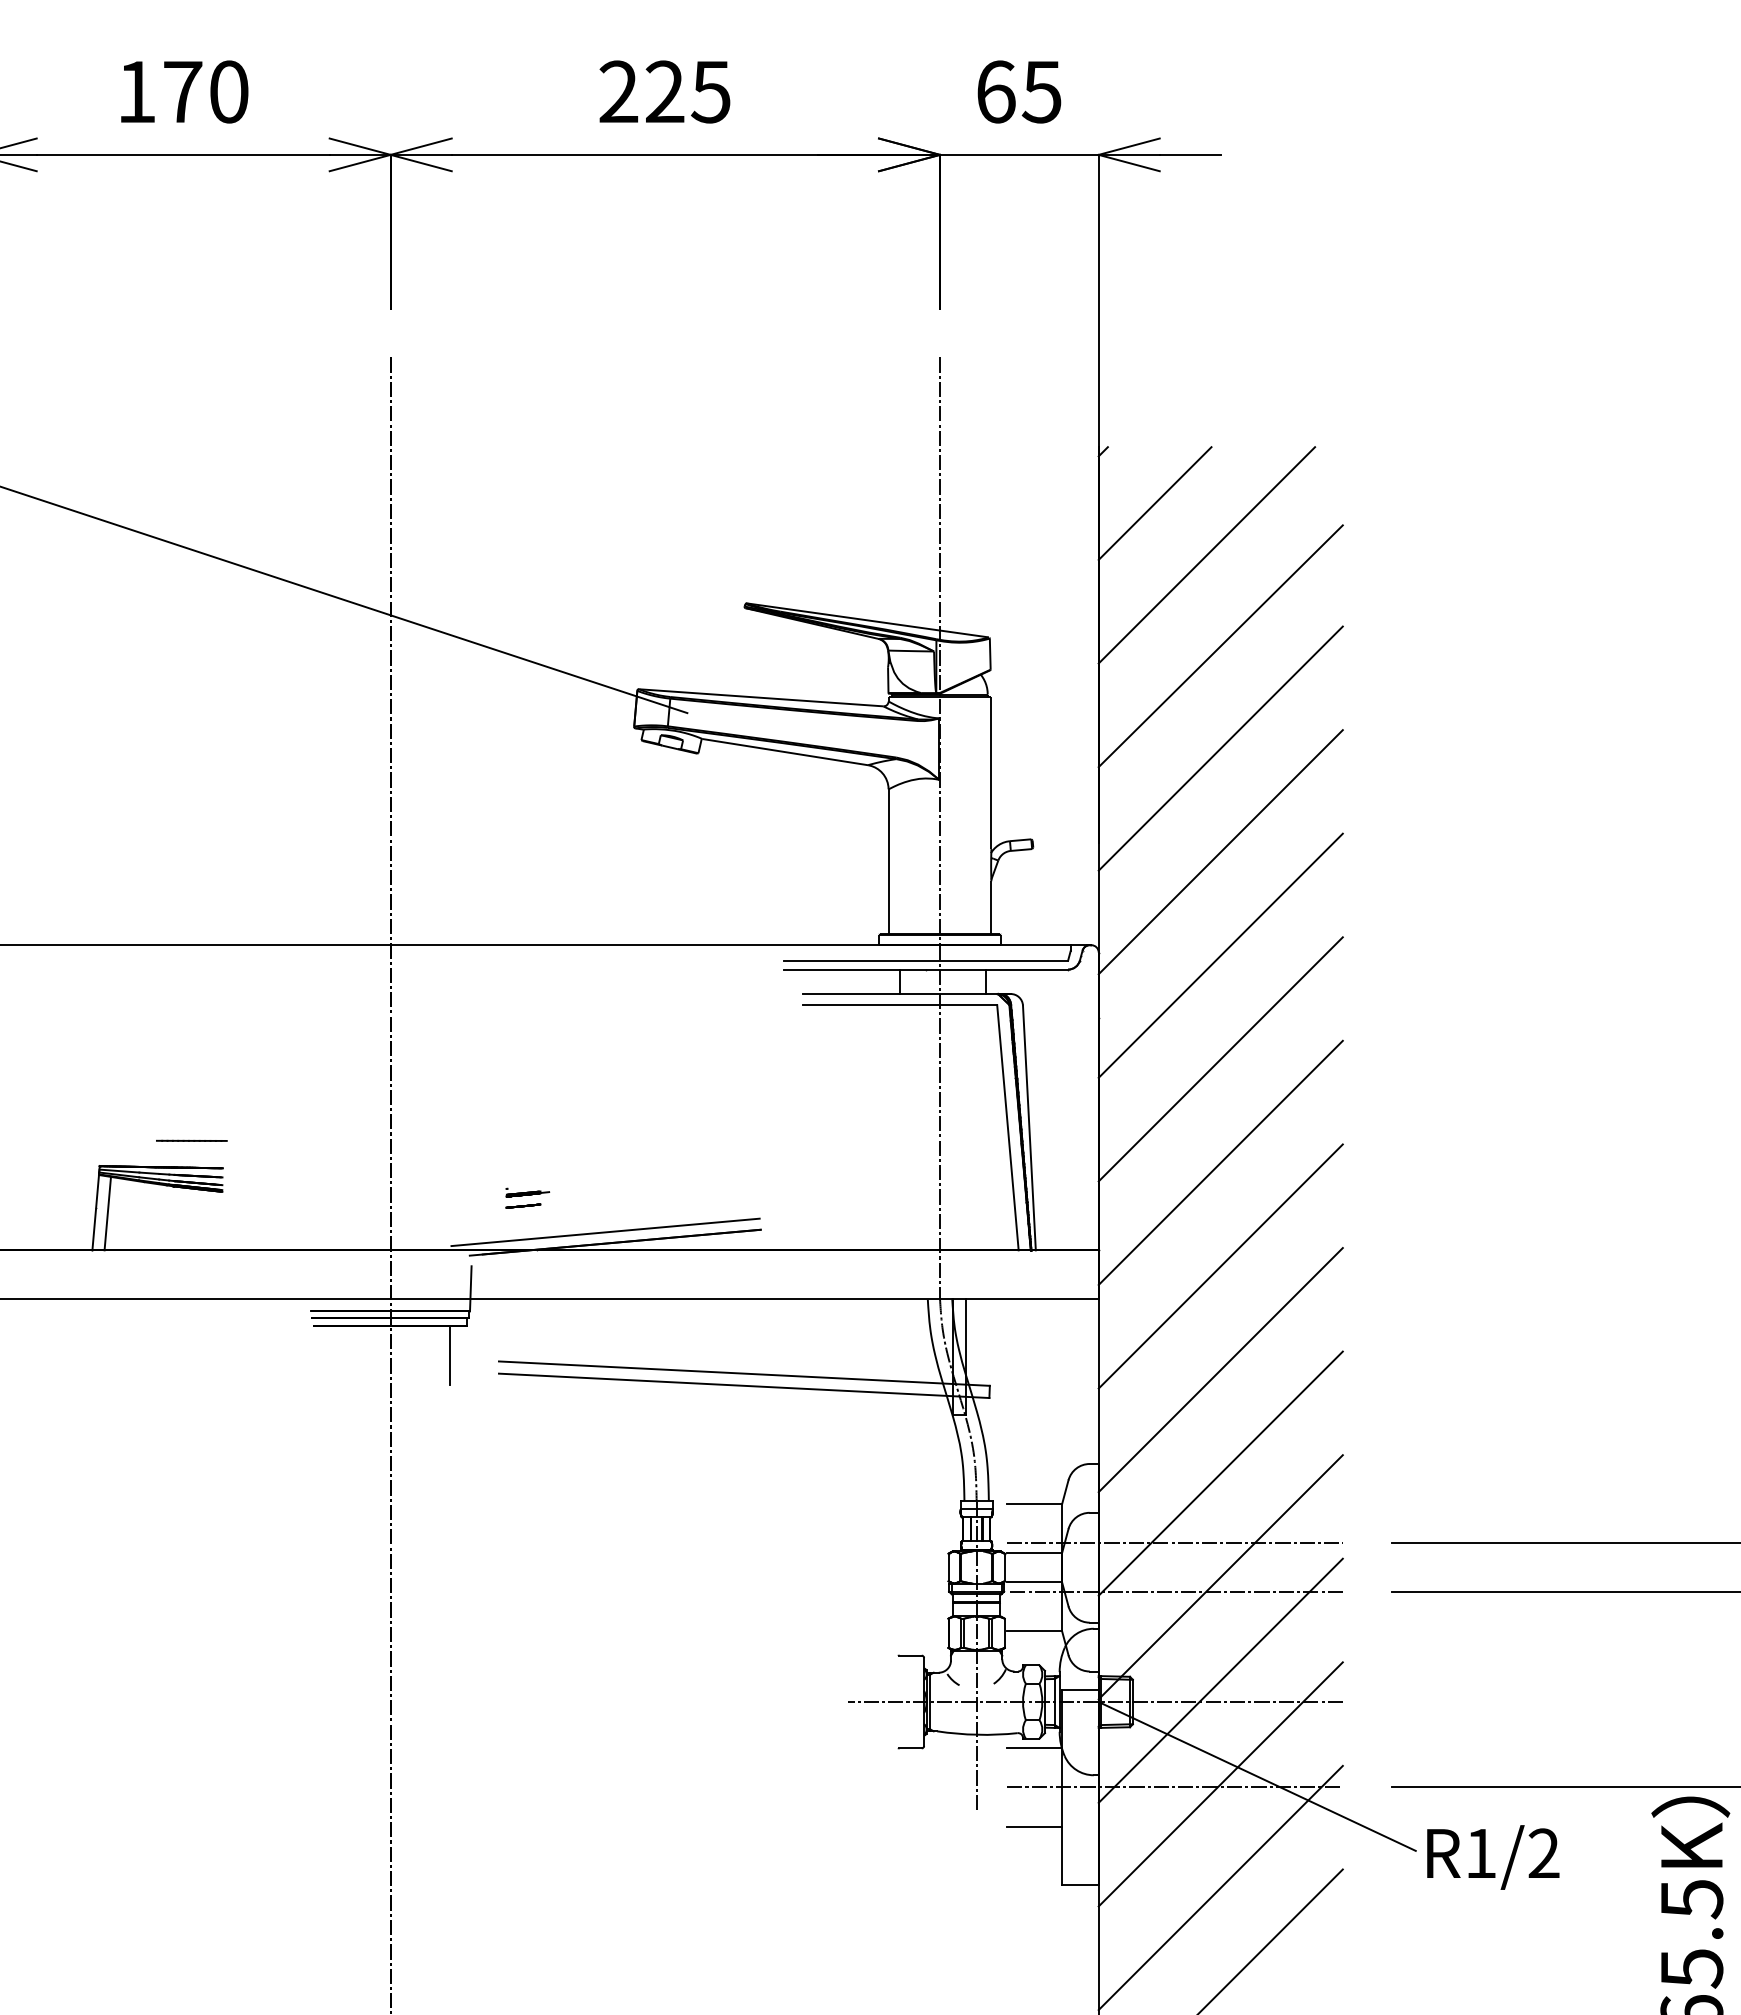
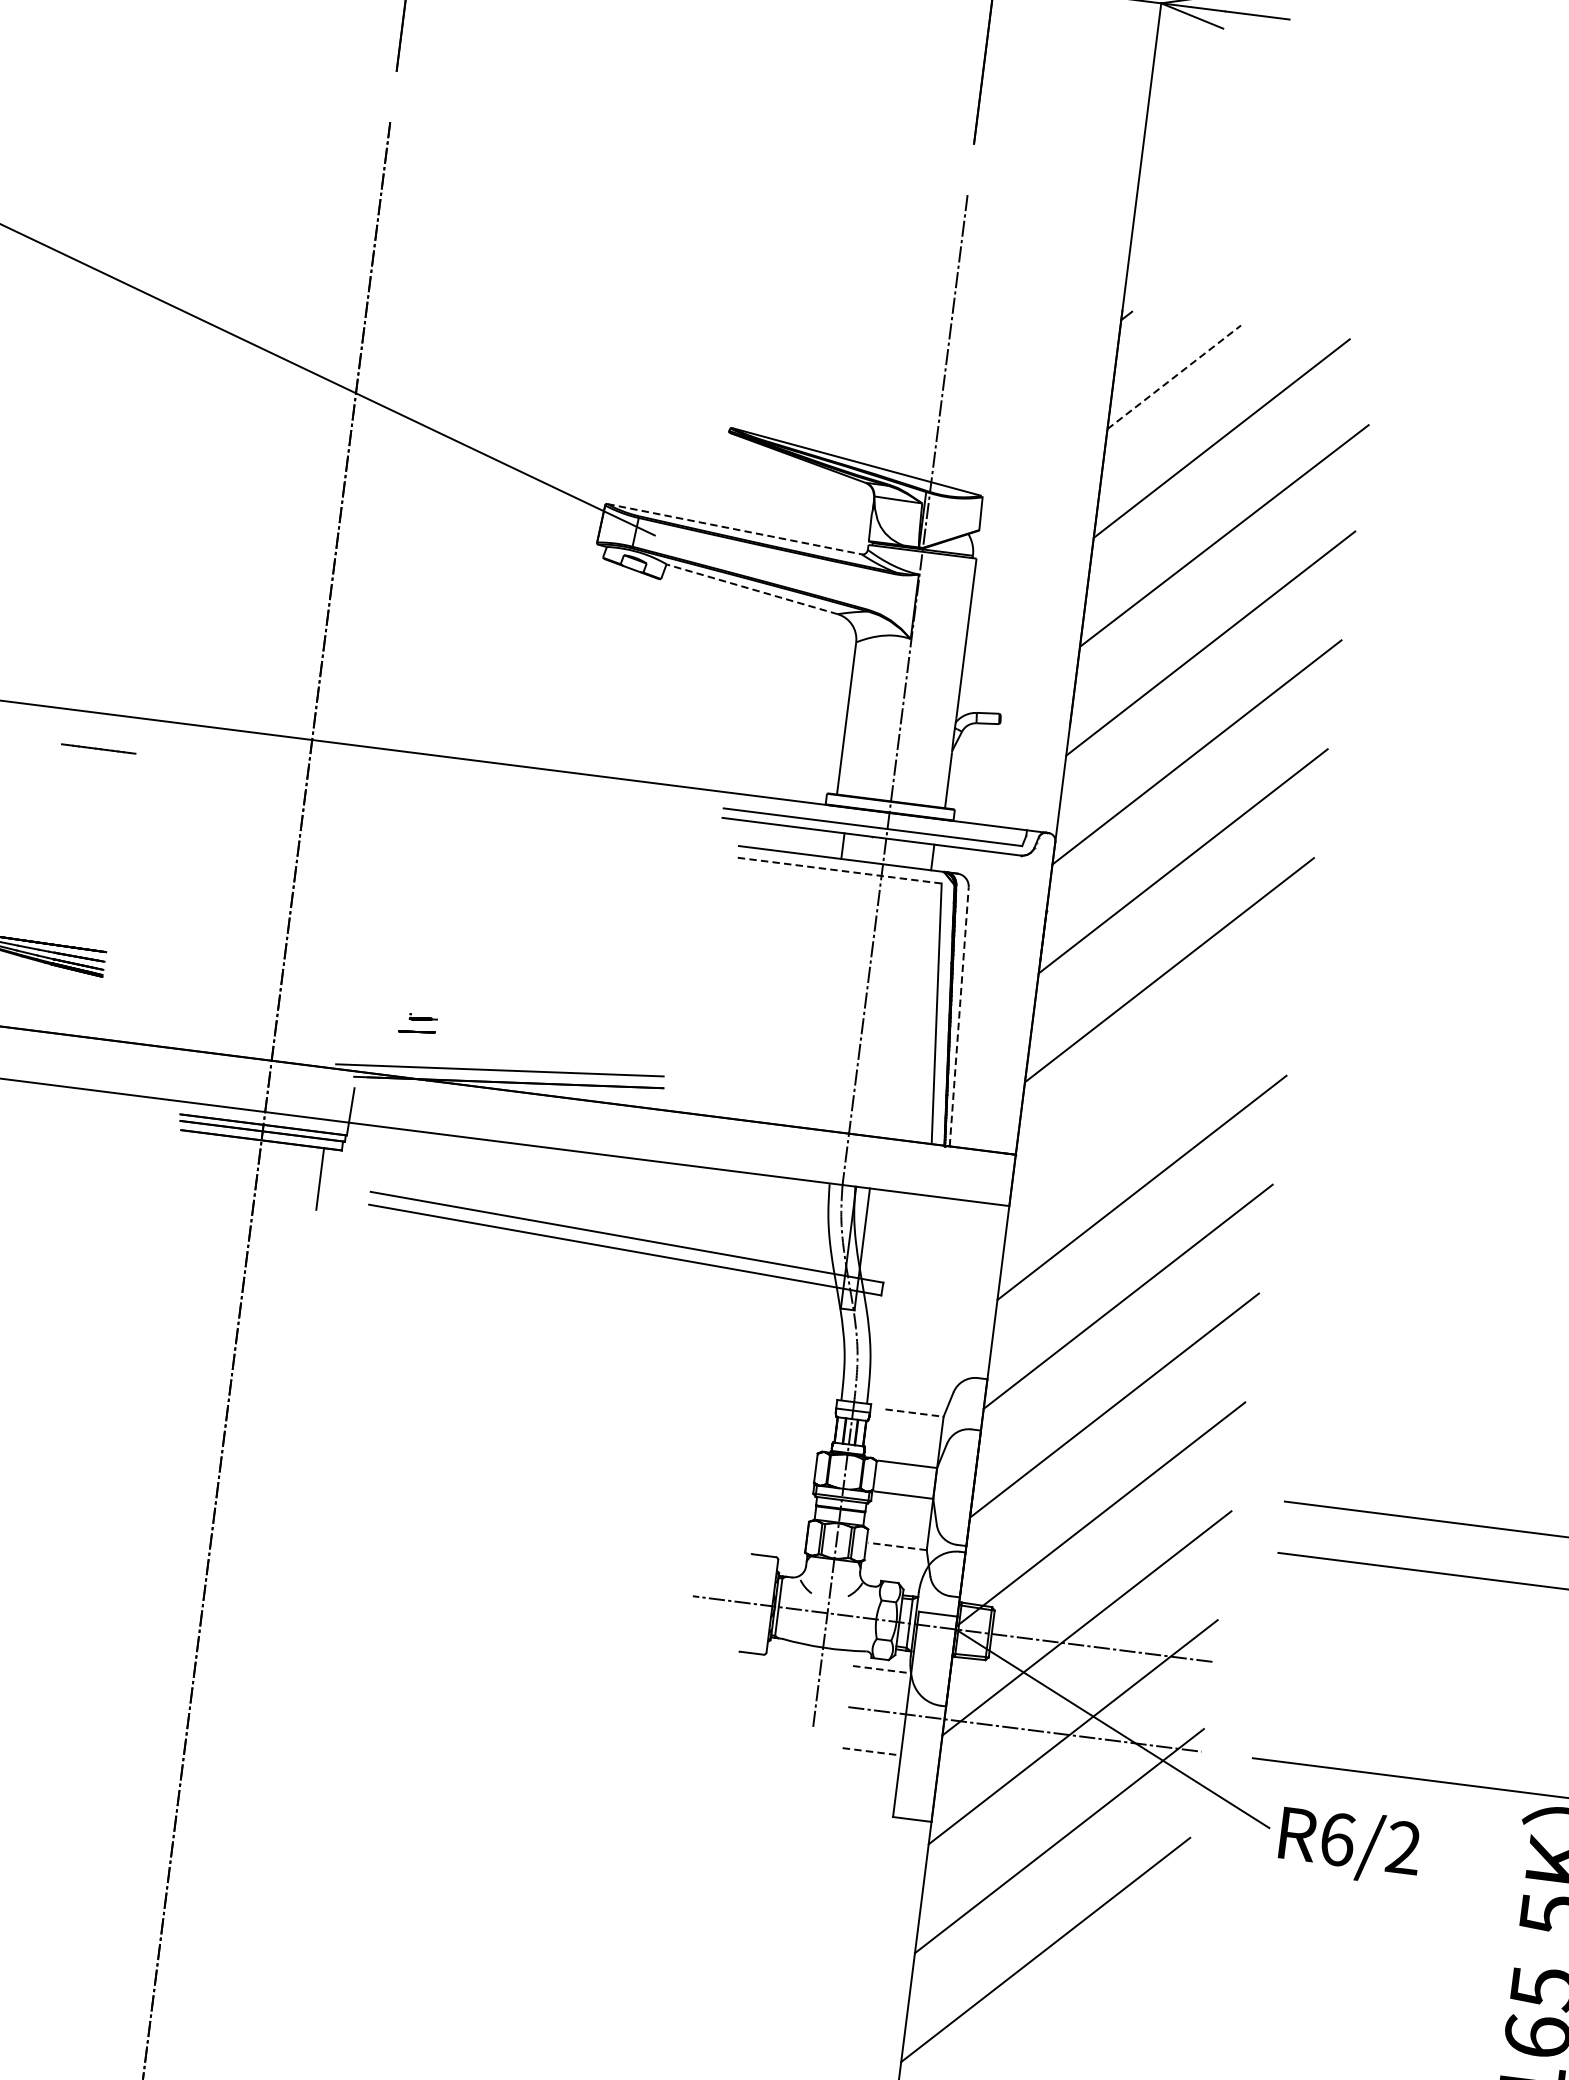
line: (1155, 503) -> (1174, 377), solid -> dashed
line: (761, 697) -> (734, 528), solid -> dashed
line: (785, 752) -> (752, 589), solid -> dashed
line: (899, 1005) -> (838, 870), solid -> dashed
line: (1029, 1127) -> (959, 1016), solid -> dashed
line: (191, 1140) -> (98, 748), moved
line: (1220, 1162) -> (1155, 1078), removed
part: (527, 1192) -> (423, 1018), size x0.6
line: (1034, 1504) -> (914, 1413), solid -> dashed
line: (1174, 1543) -> (1056, 1472), removed
line: (1174, 1592) -> (1050, 1524), removed
line: (1034, 1631) -> (897, 1546), solid -> dashed
line: (1034, 1748) -> (882, 1669), solid -> dashed
line: (1034, 1826) -> (871, 1751), solid -> dashed
text: (1481, 1853) -> (1338, 1839), R1/2 -> R6/2

